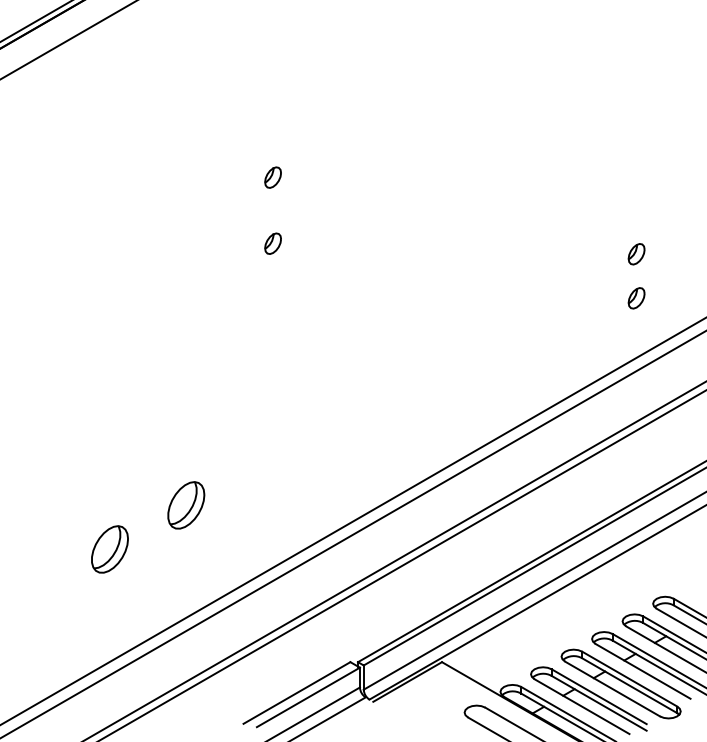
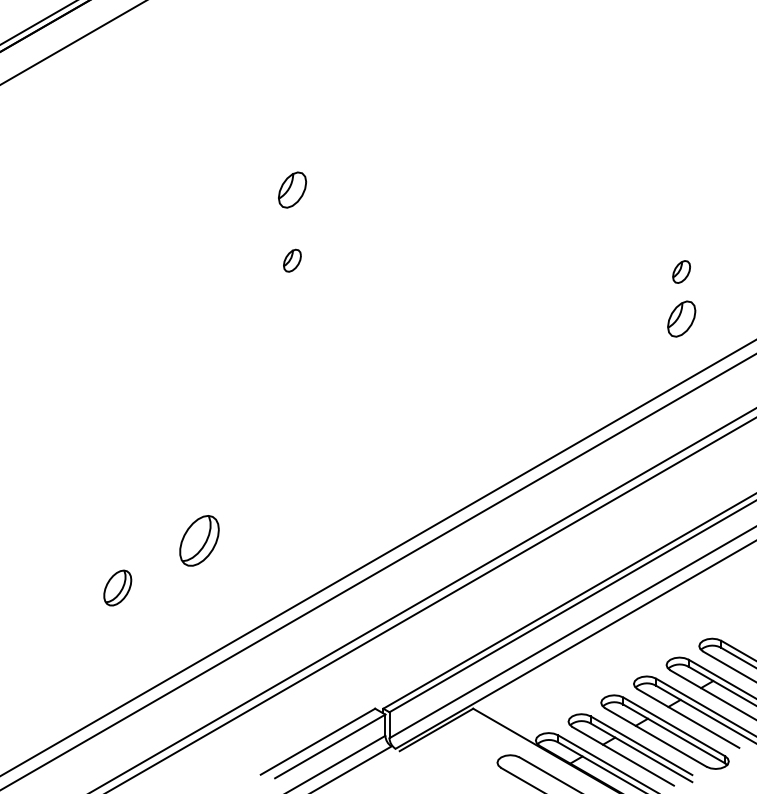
part: (272, 177) -> (291, 189), size x1.6
part: (636, 298) -> (681, 319), size x1.6
part: (109, 549) -> (117, 588), size x0.7

